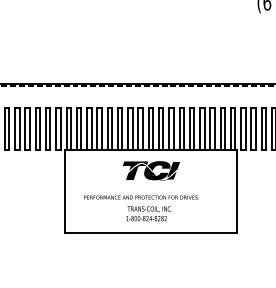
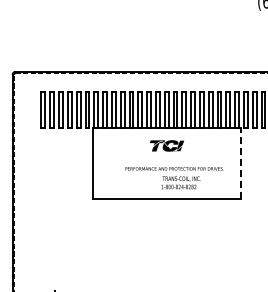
part: (150, 170) -> (166, 145), size x0.7
line: (237, 191) -> (240, 163), solid -> dashed
text: (141, 208) -> (174, 178), moved

